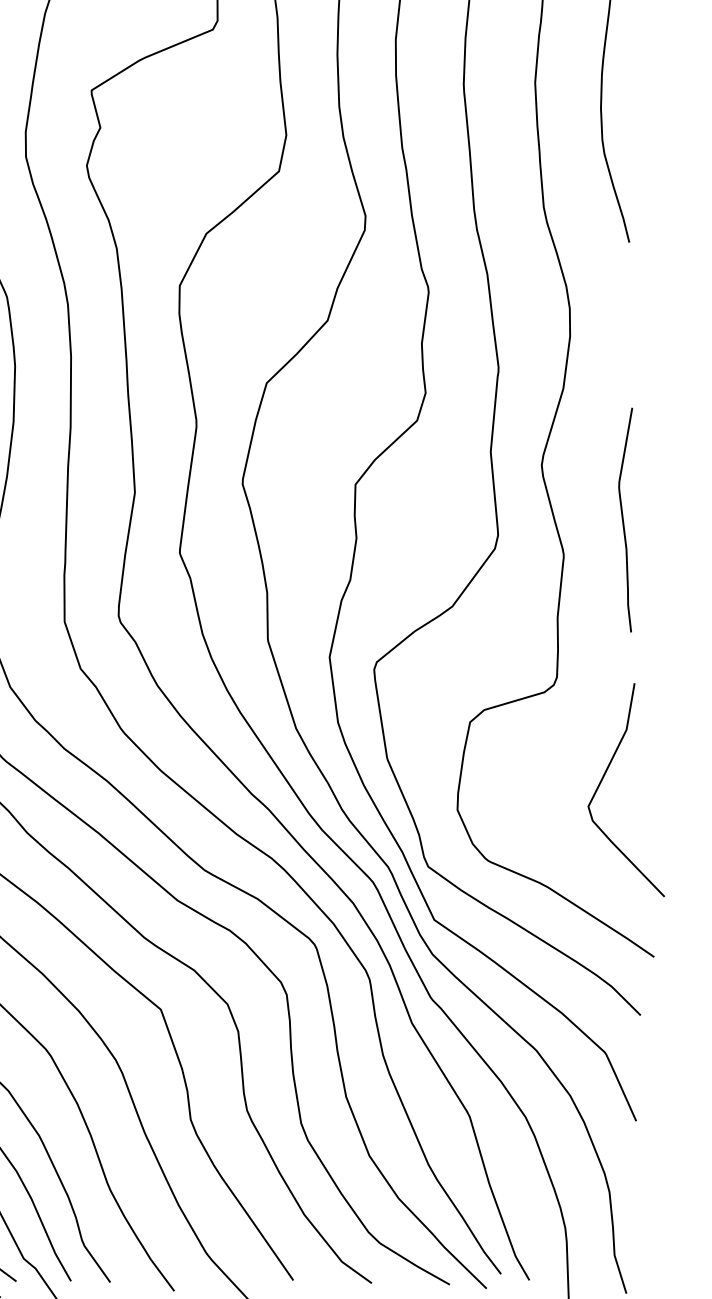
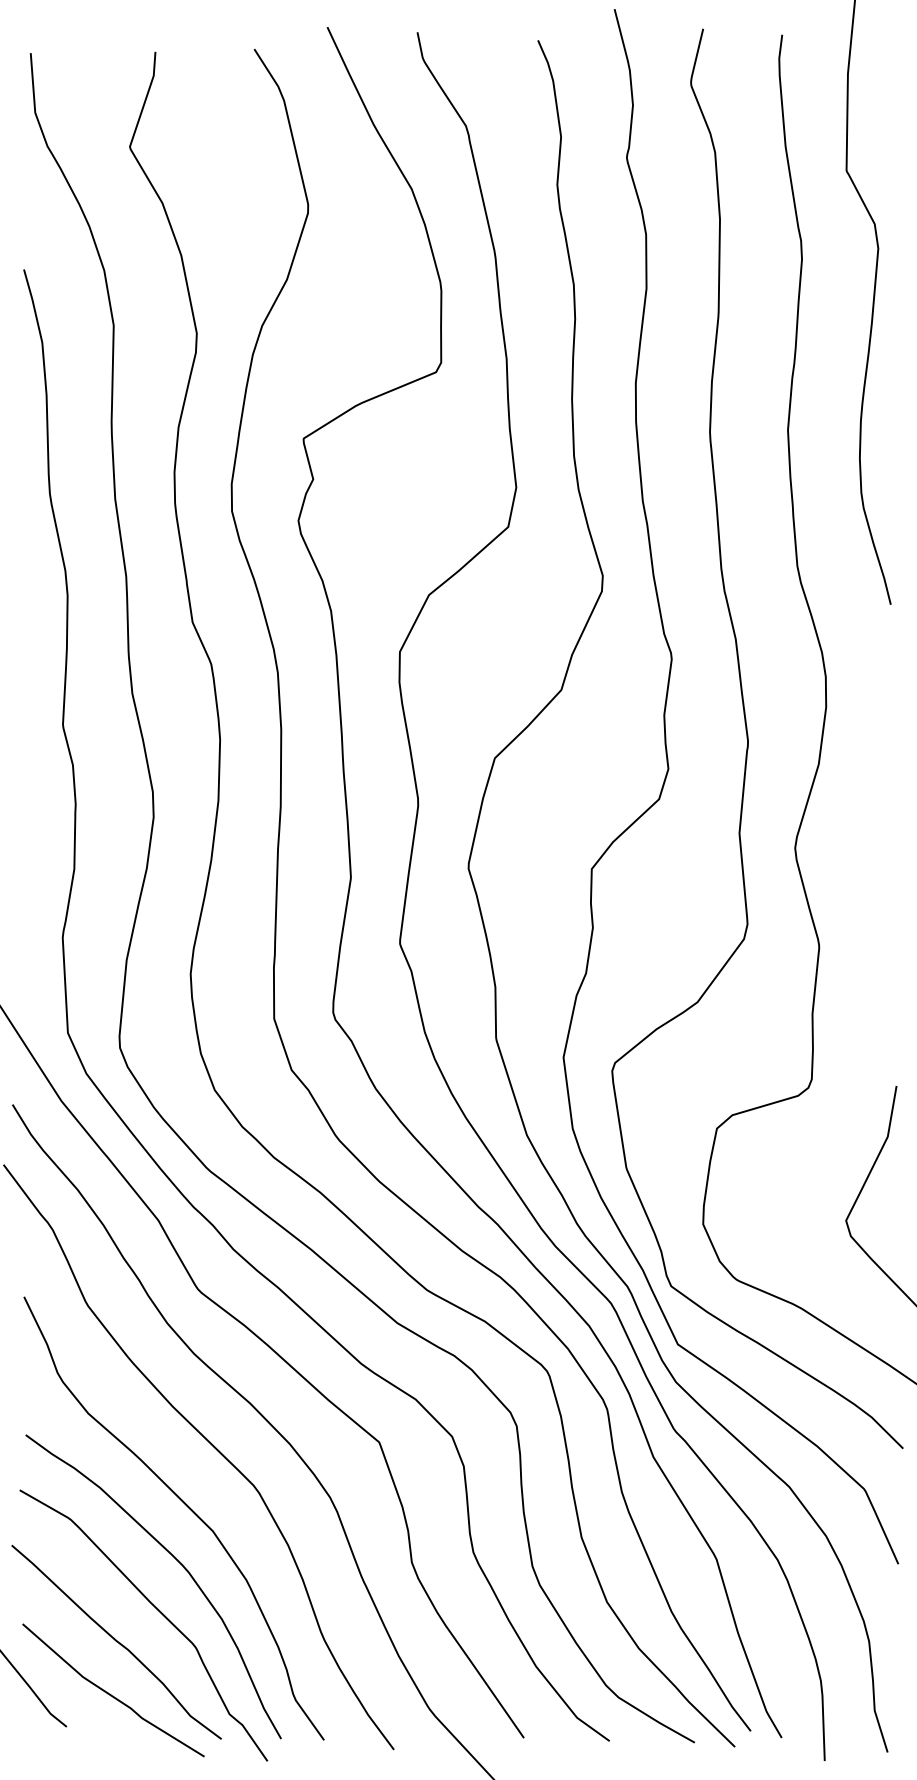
curve: (623, 519) -> (884, 907), removed

